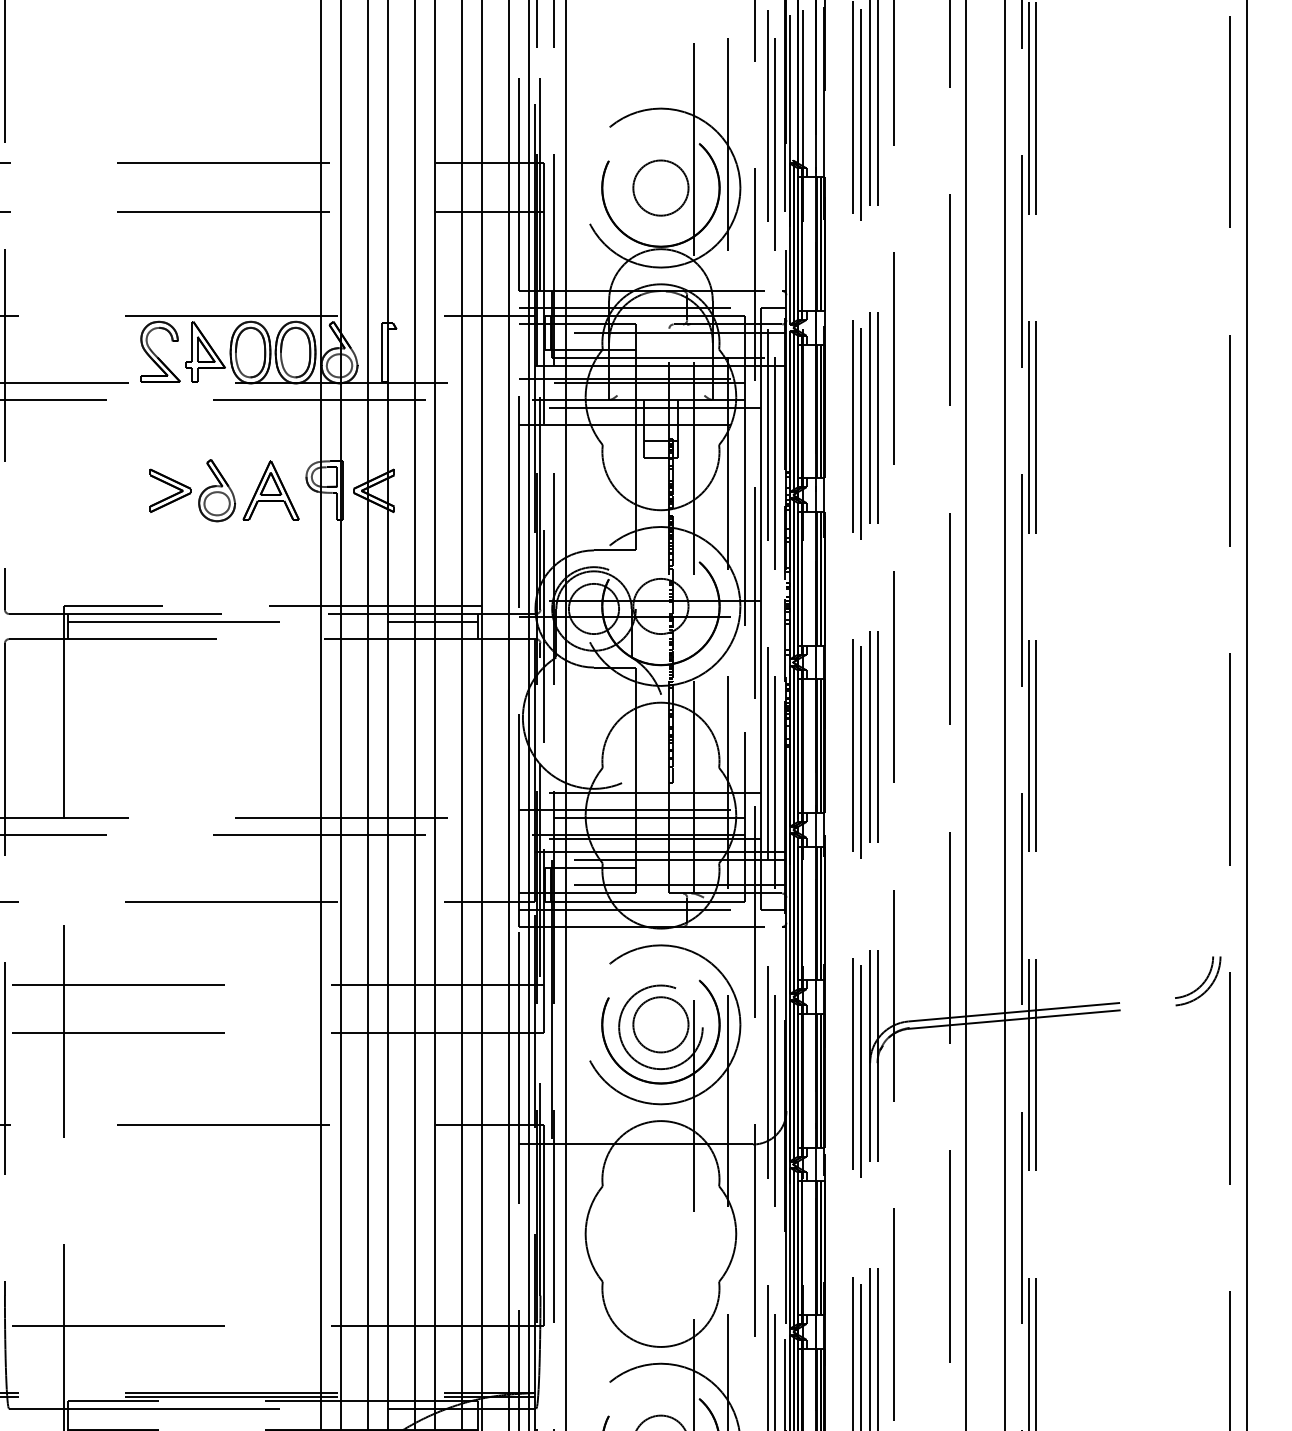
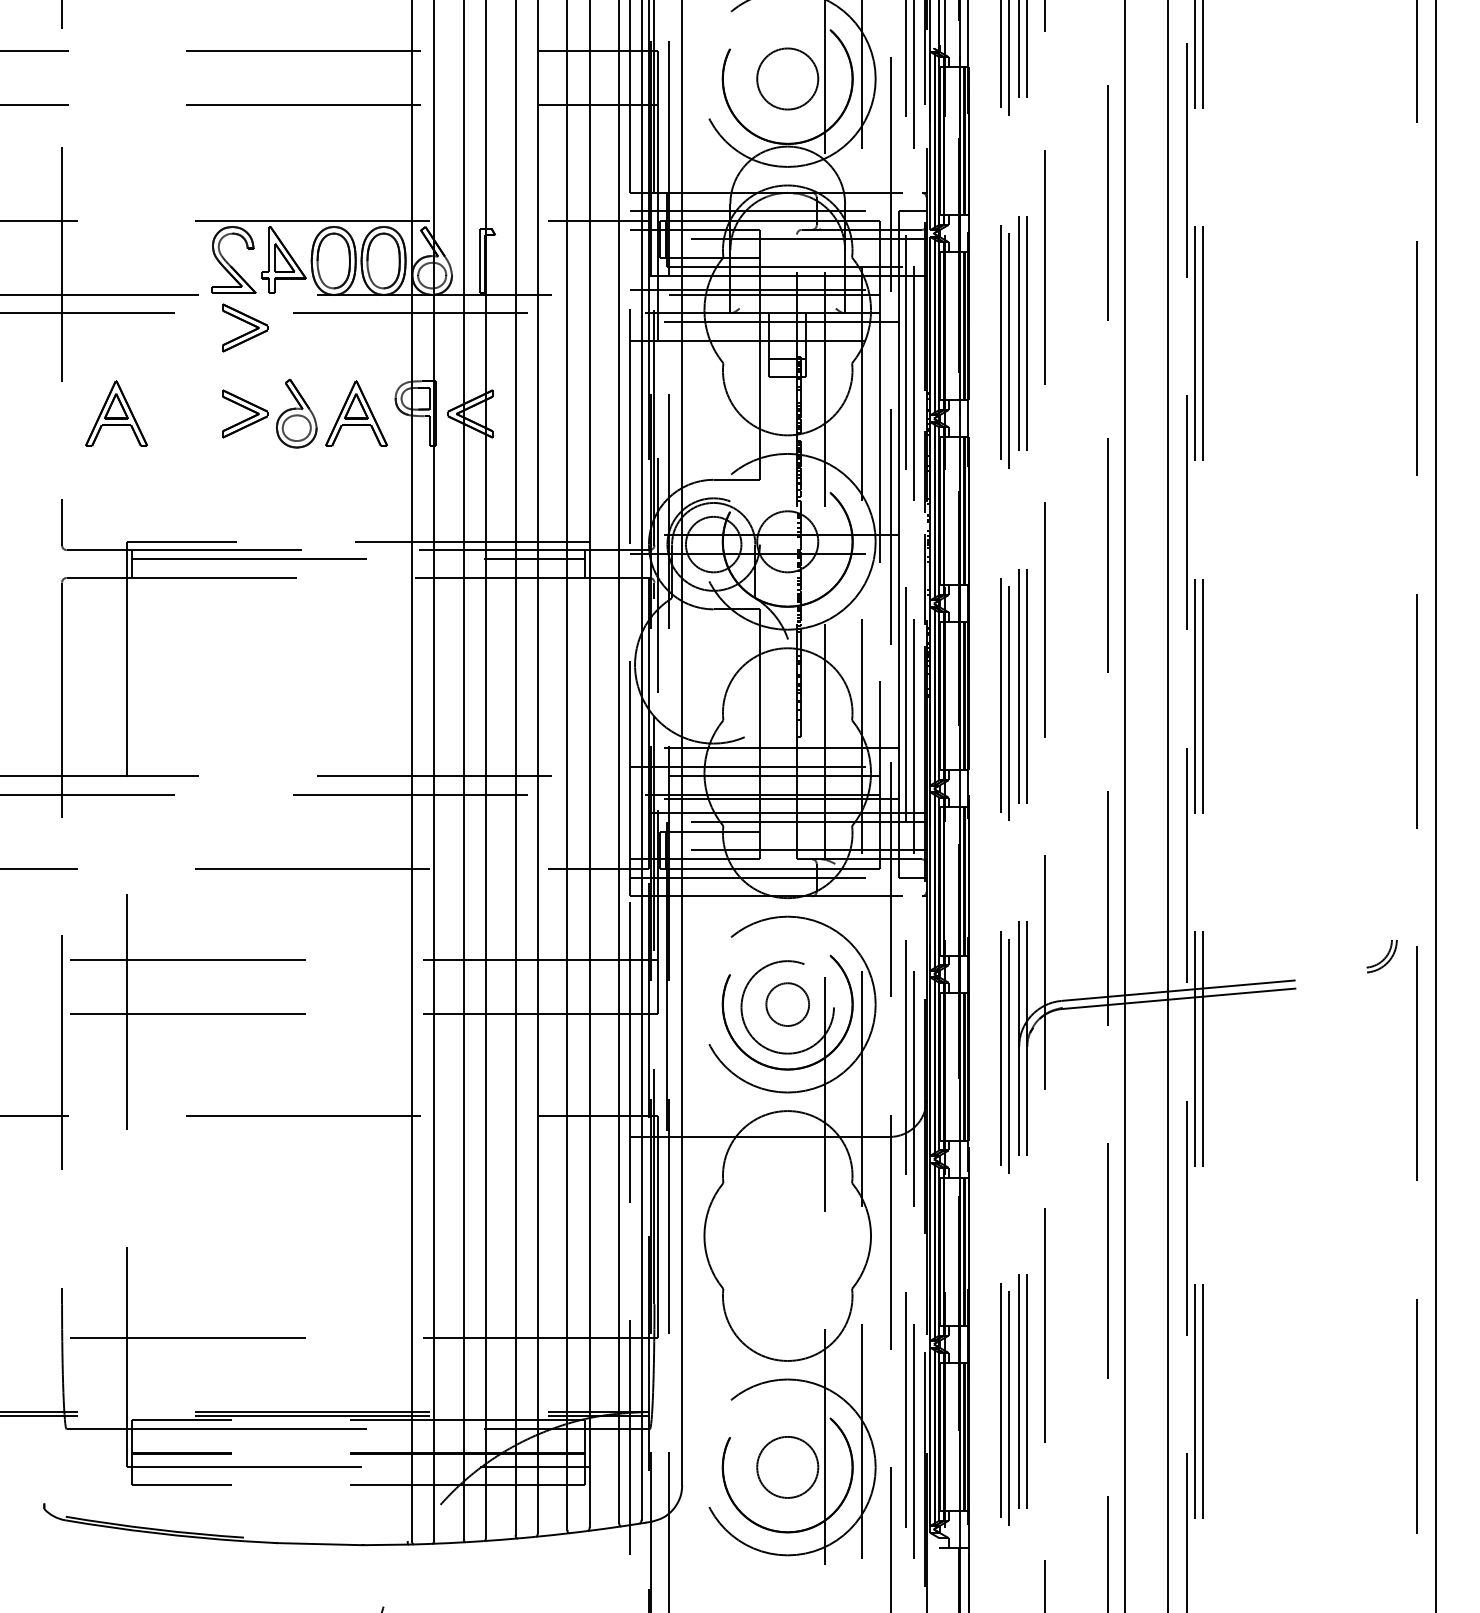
part: (170, 412) -> (245, 327), added
part: (54, 490) -> (116, 413), added
part: (1197, 981) -> (1381, 956), size x0.6
circle: (660, 1024) -> (787, 1004), size x0.7

